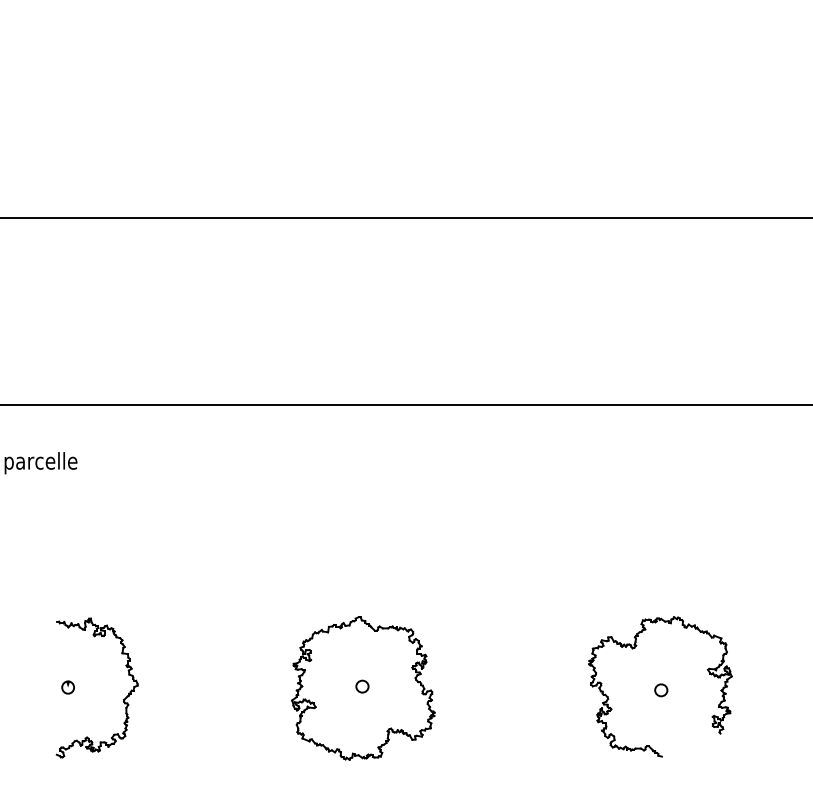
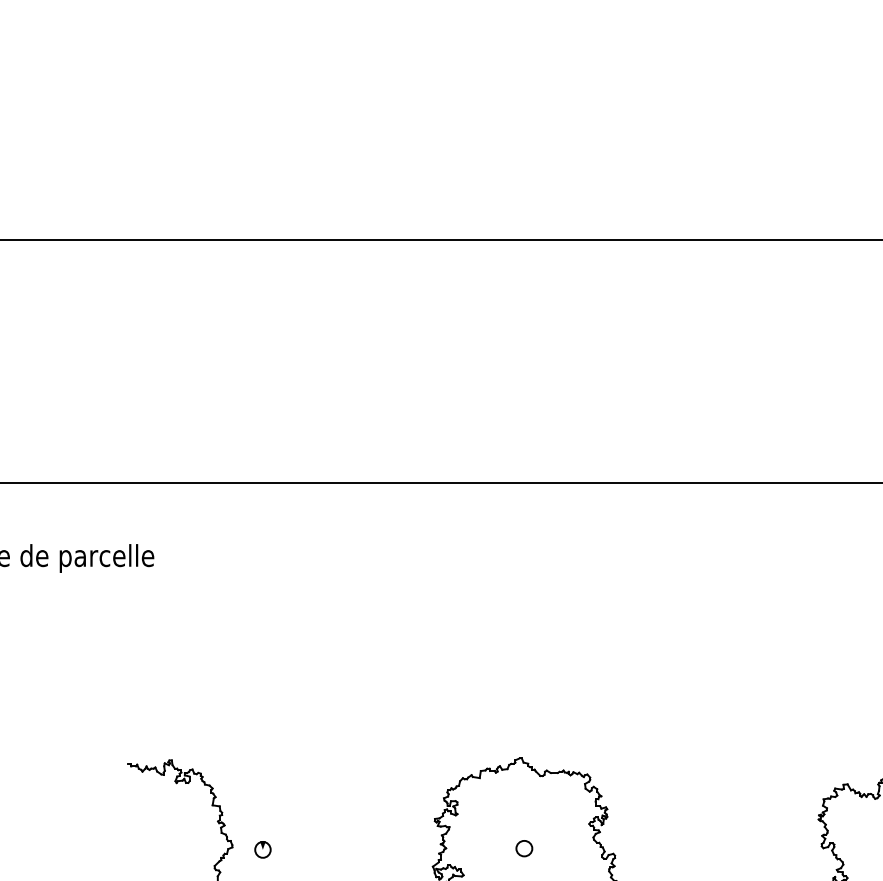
part: (67, 687) -> (262, 849), moved

